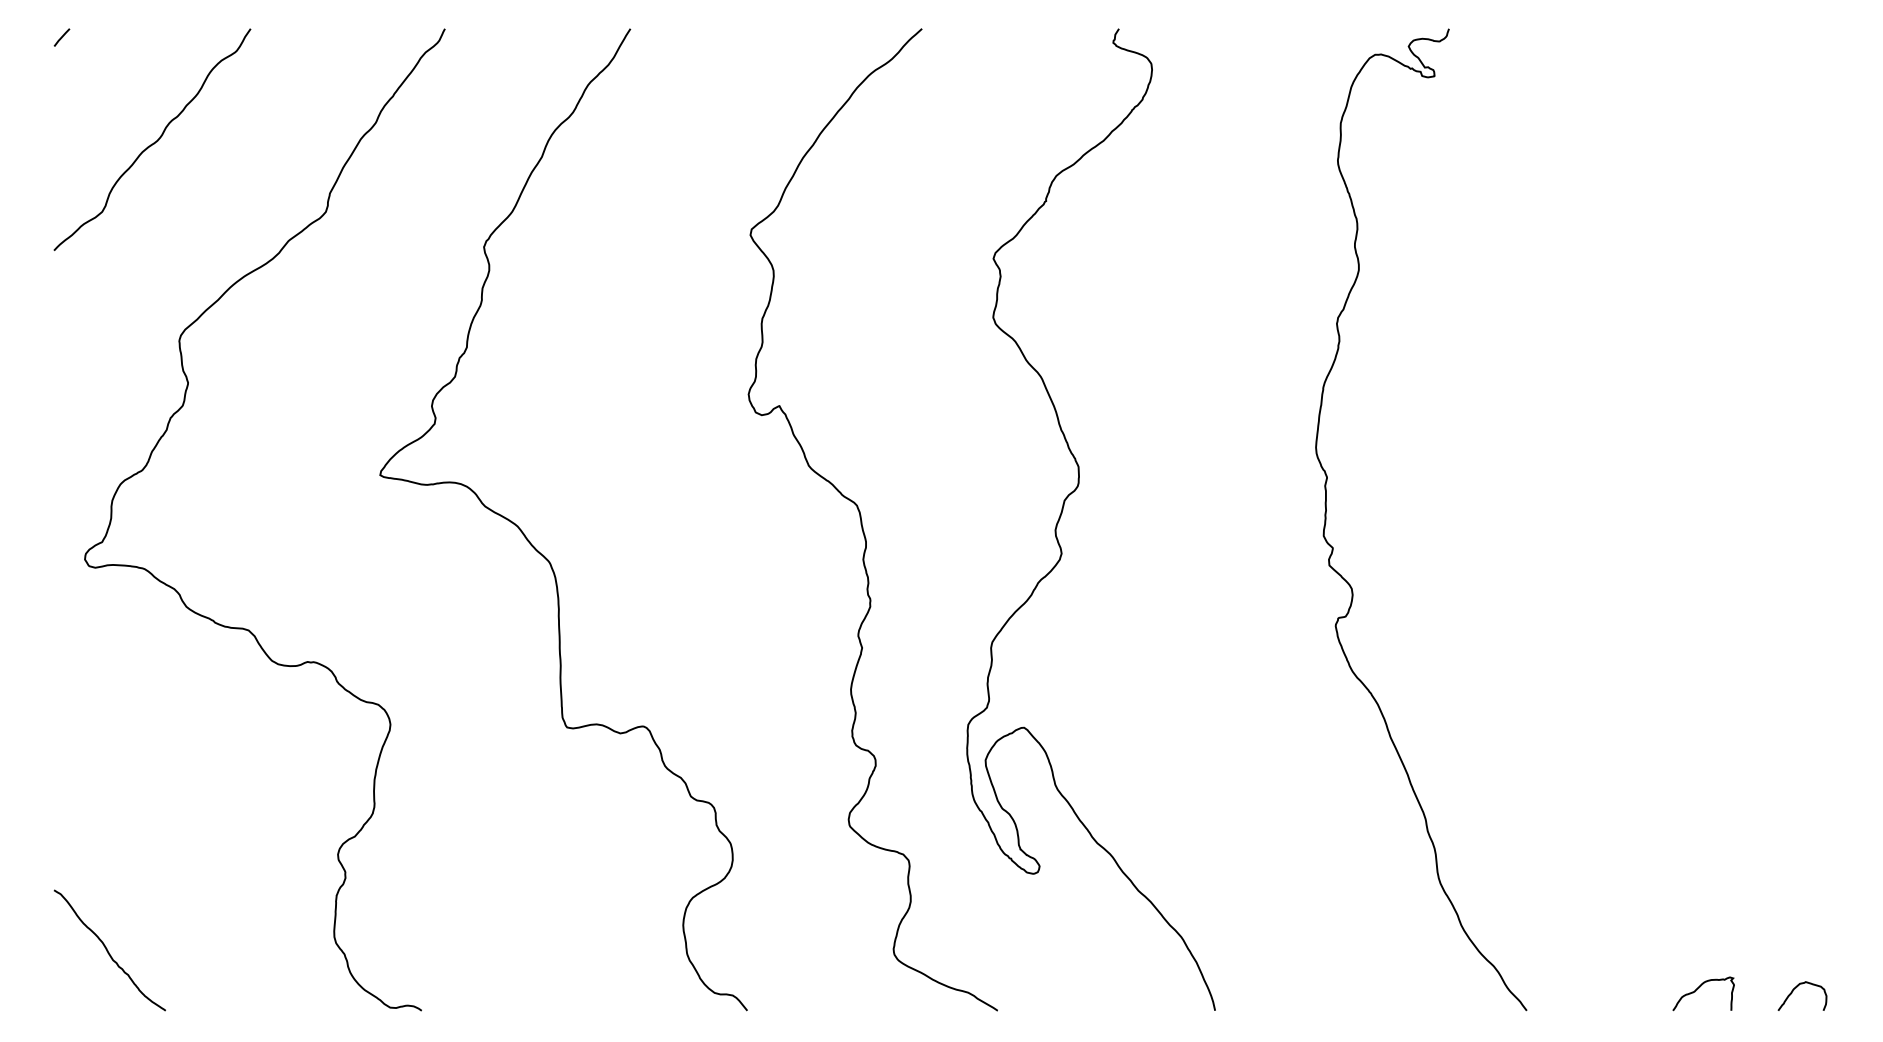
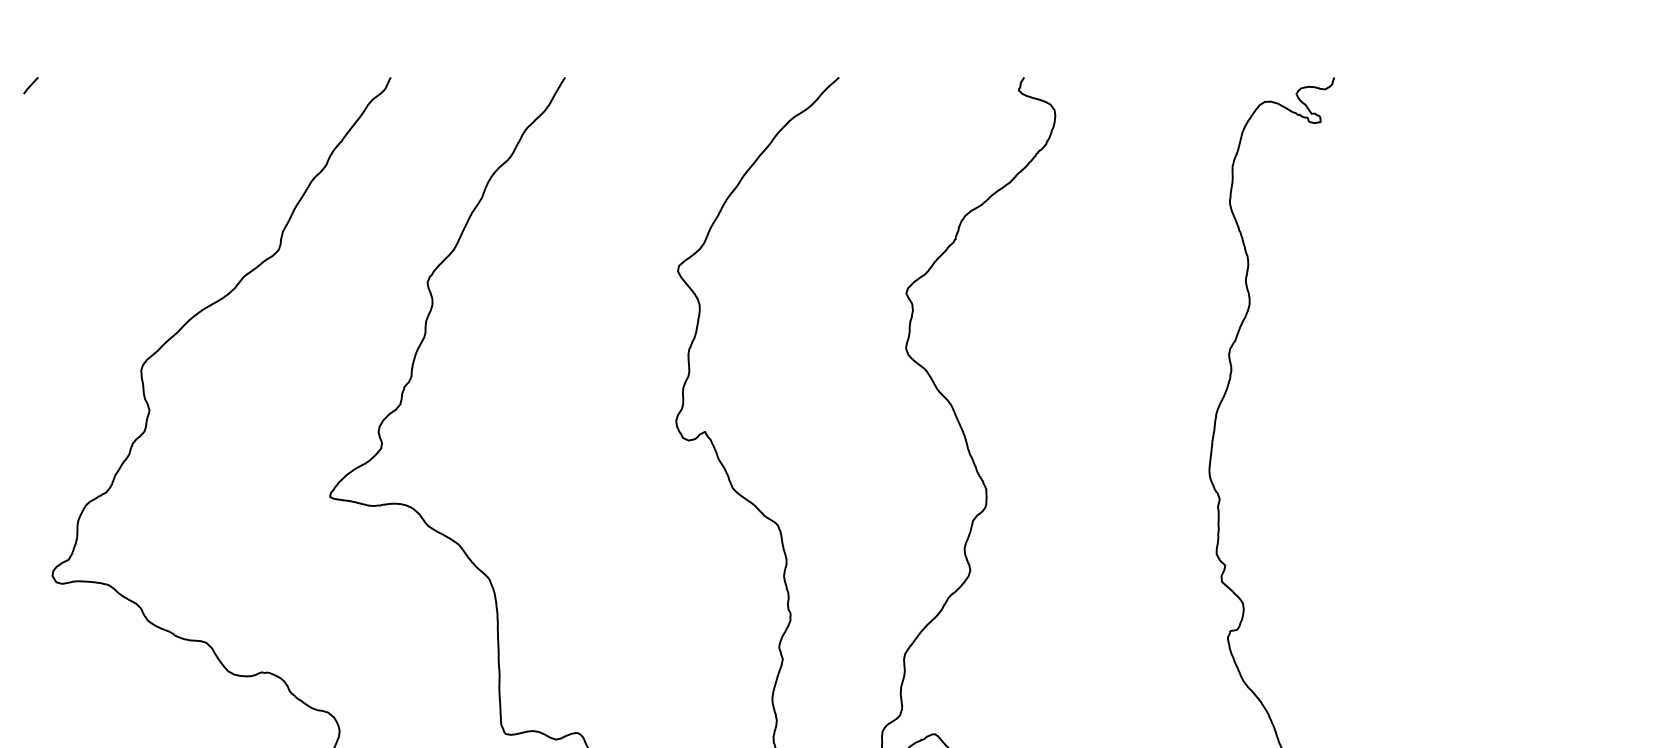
curve: (154, 141) -> (117, 183), removed

